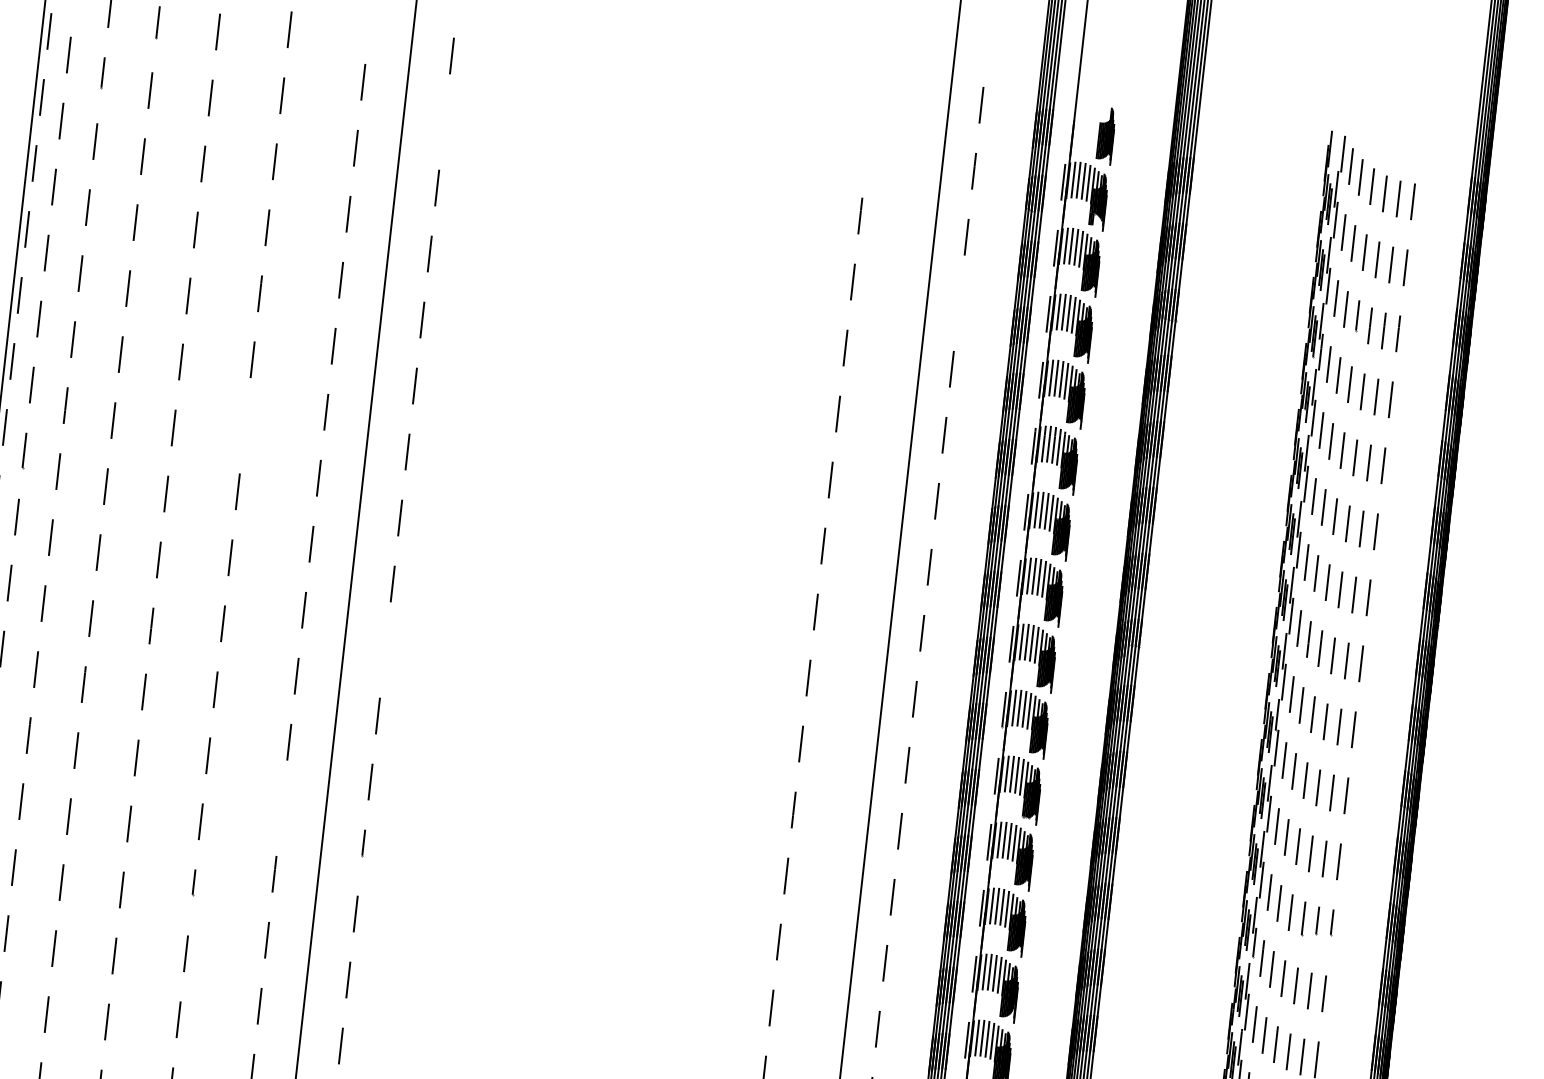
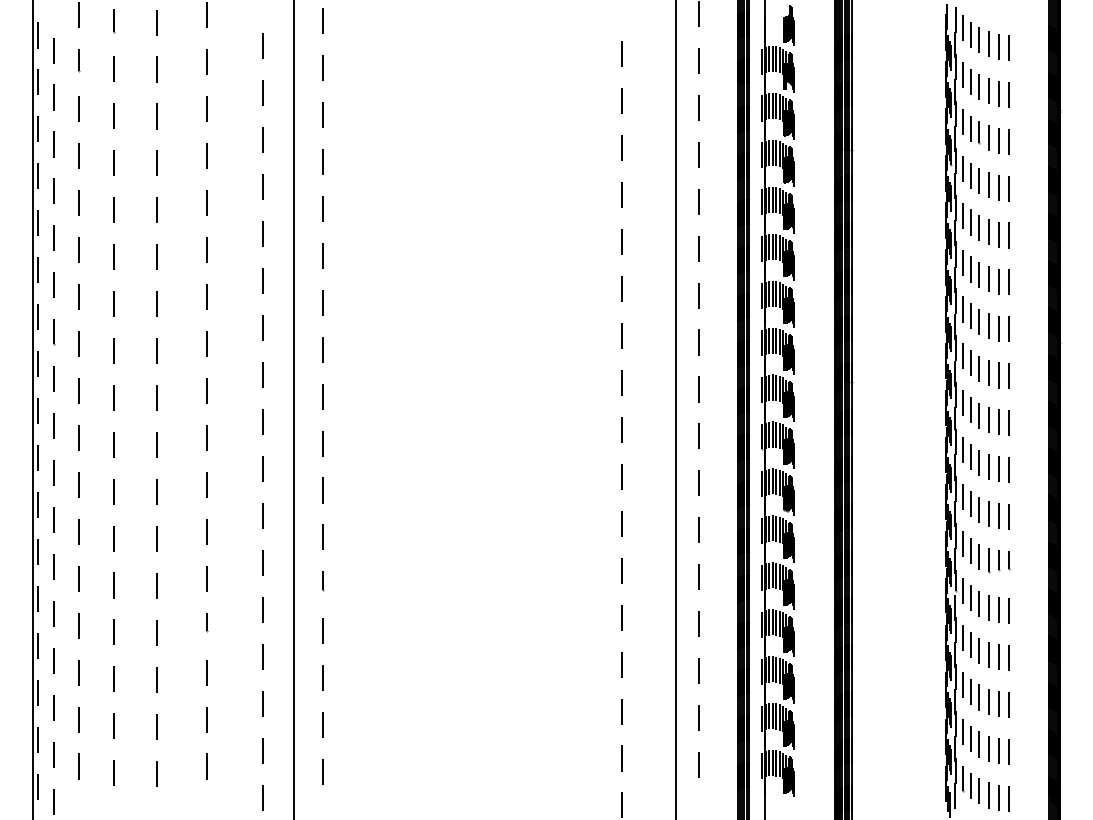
line: (444, 121) -> (322, 67), added
line: (868, 150) -> (622, 54), added
line: (959, 302) -> (698, 154), added
line: (244, 426) -> (206, 297), added
line: (385, 649) -> (322, 443), added
line: (281, 807) -> (262, 562), added

